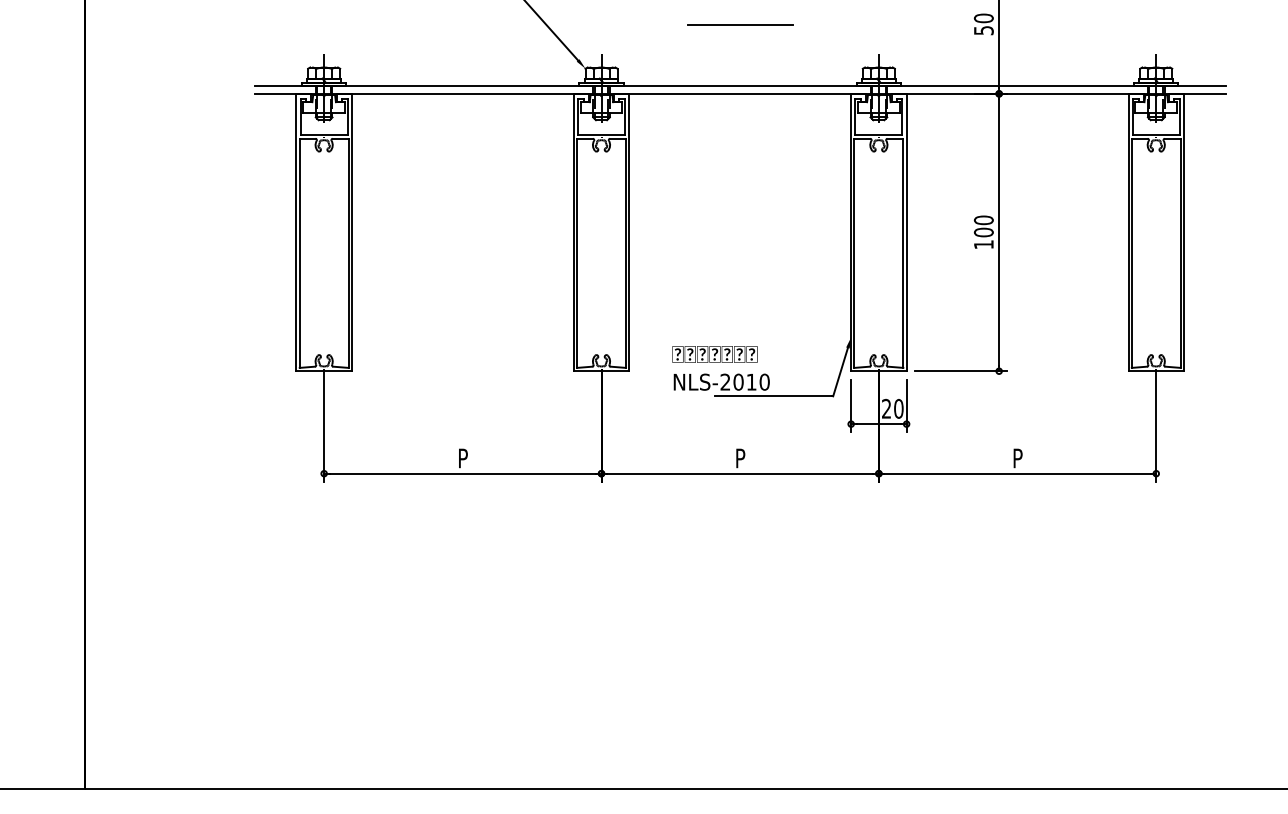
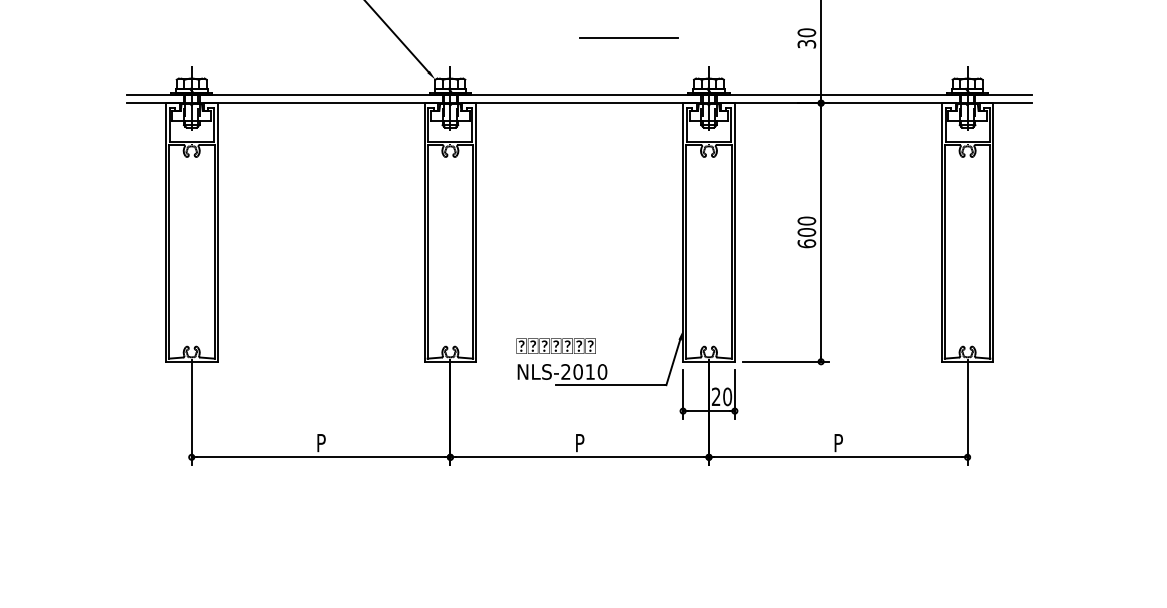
line: (740, 24) -> (629, 38), moved
text: (982, 30) -> (805, 44), 50 -> 30
text: (983, 244) -> (806, 243), 100 -> 600

